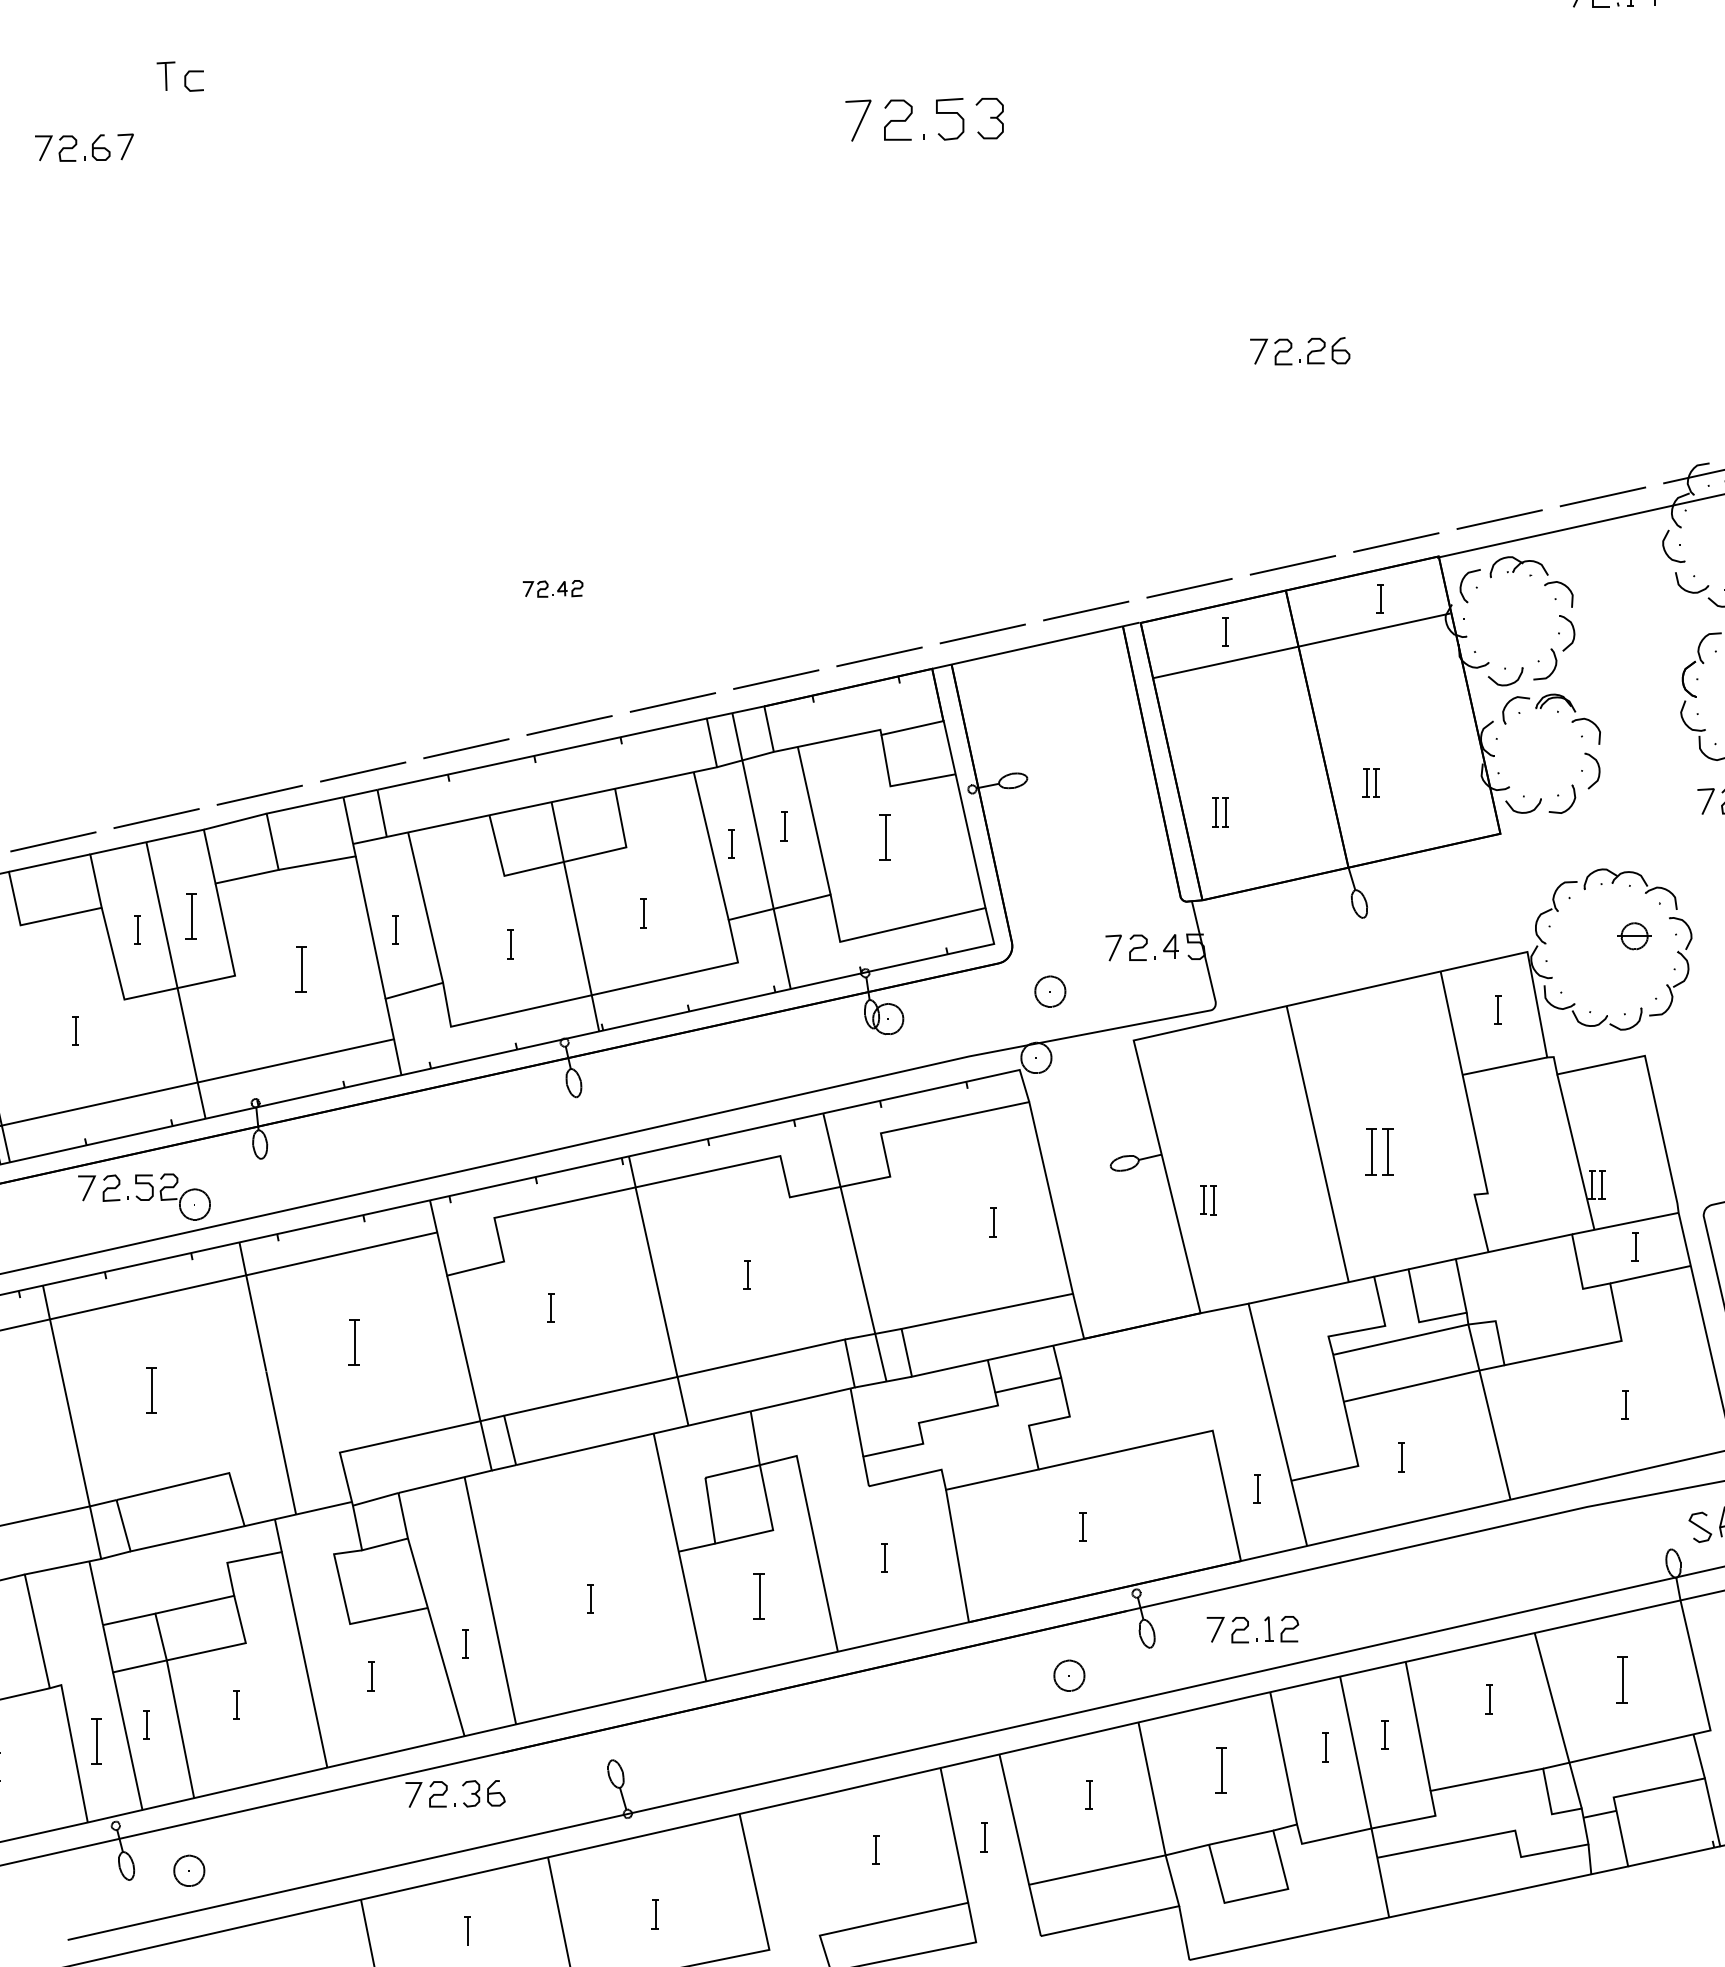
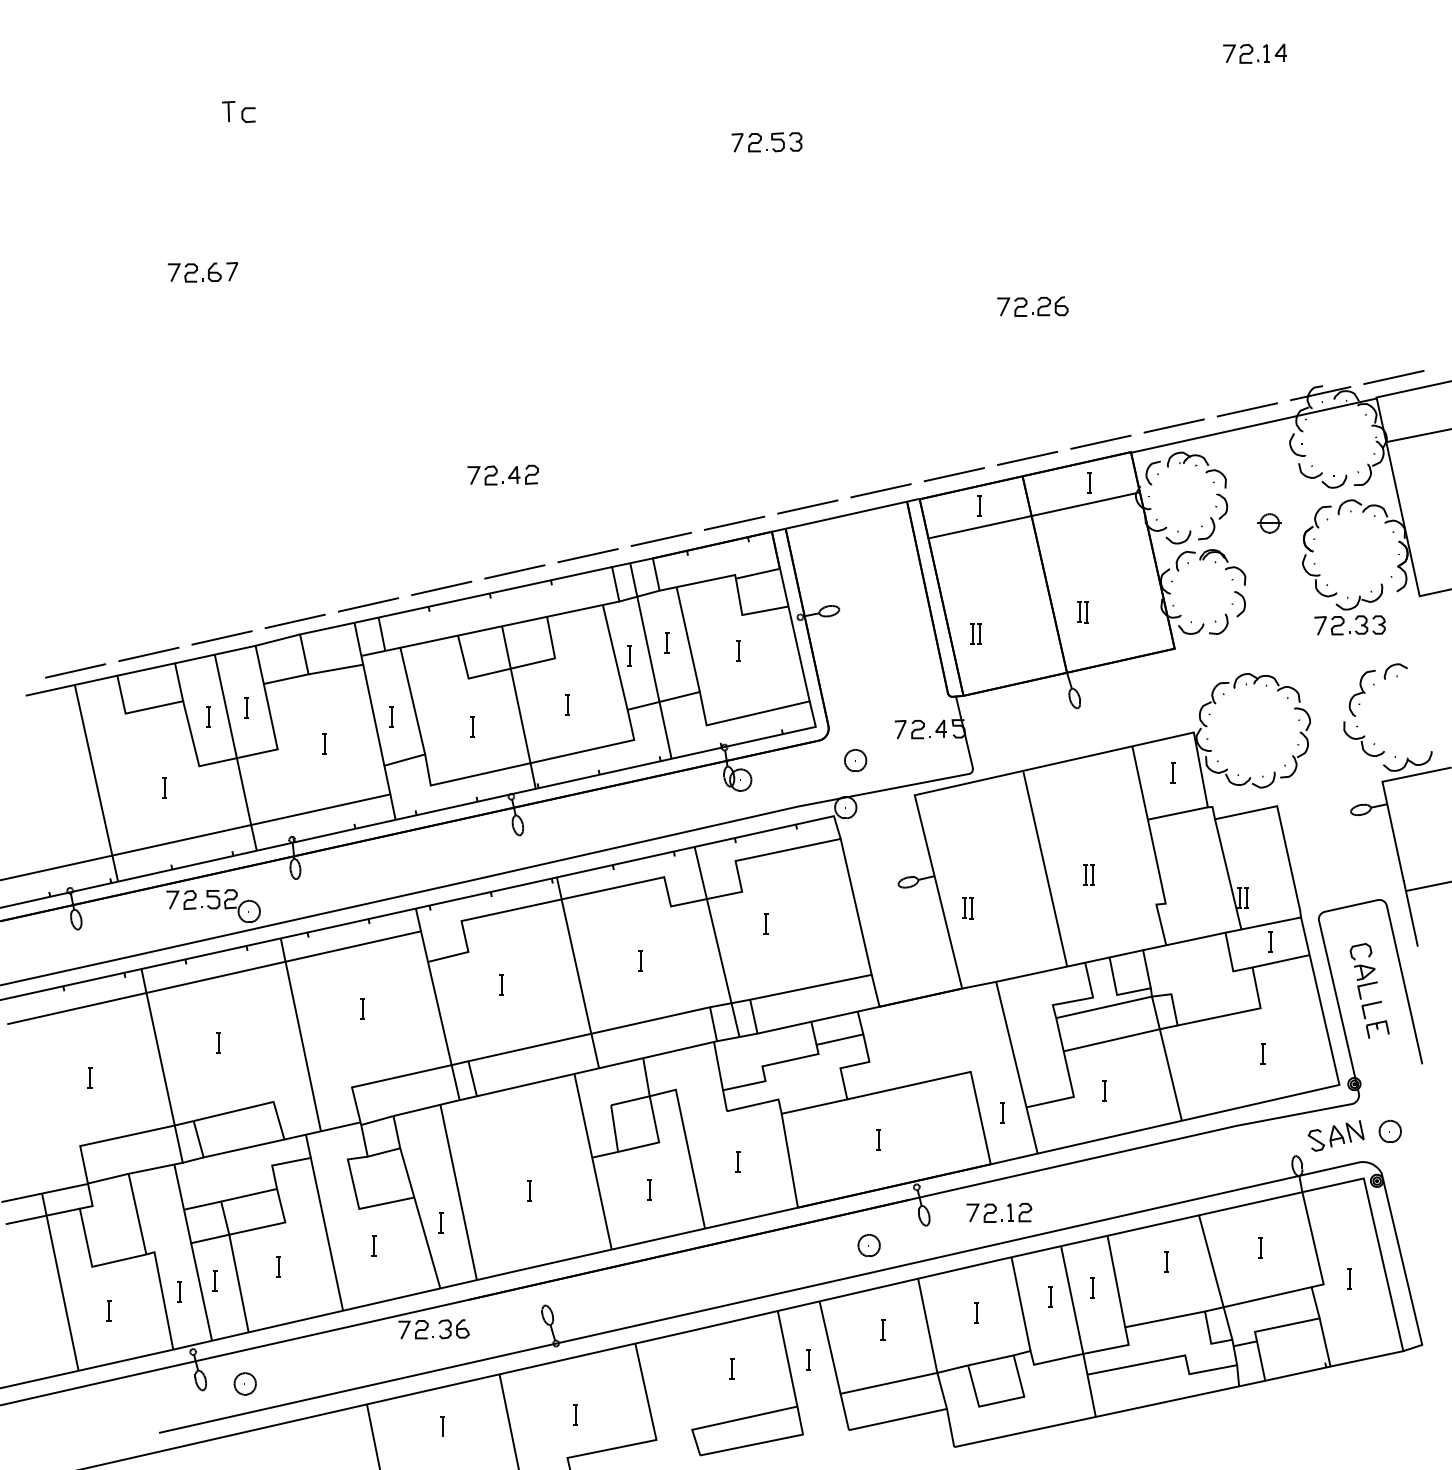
part: (924, 119) -> (766, 142), size x0.62
part: (83, 147) -> (202, 272), moved
part: (552, 588) -> (502, 474), size x1.67
part: (885, 836) -> (738, 650), size x0.62
part: (191, 916) -> (246, 707), size x0.62
part: (1634, 936) -> (1269, 523), moved
part: (301, 967) -> (324, 743), size x0.62
part: (1378, 1152) -> (1088, 874), size x0.62
part: (992, 1221) -> (765, 923), moved
part: (354, 1341) -> (362, 1008), size x0.62
part: (151, 1389) -> (218, 1042), size x0.62
part: (759, 1596) -> (649, 1189), size x0.62
part: (1621, 1678) -> (1260, 1247), size x0.62
part: (96, 1740) -> (179, 1291), size x0.62
part: (1220, 1770) -> (976, 1312), size x0.62

